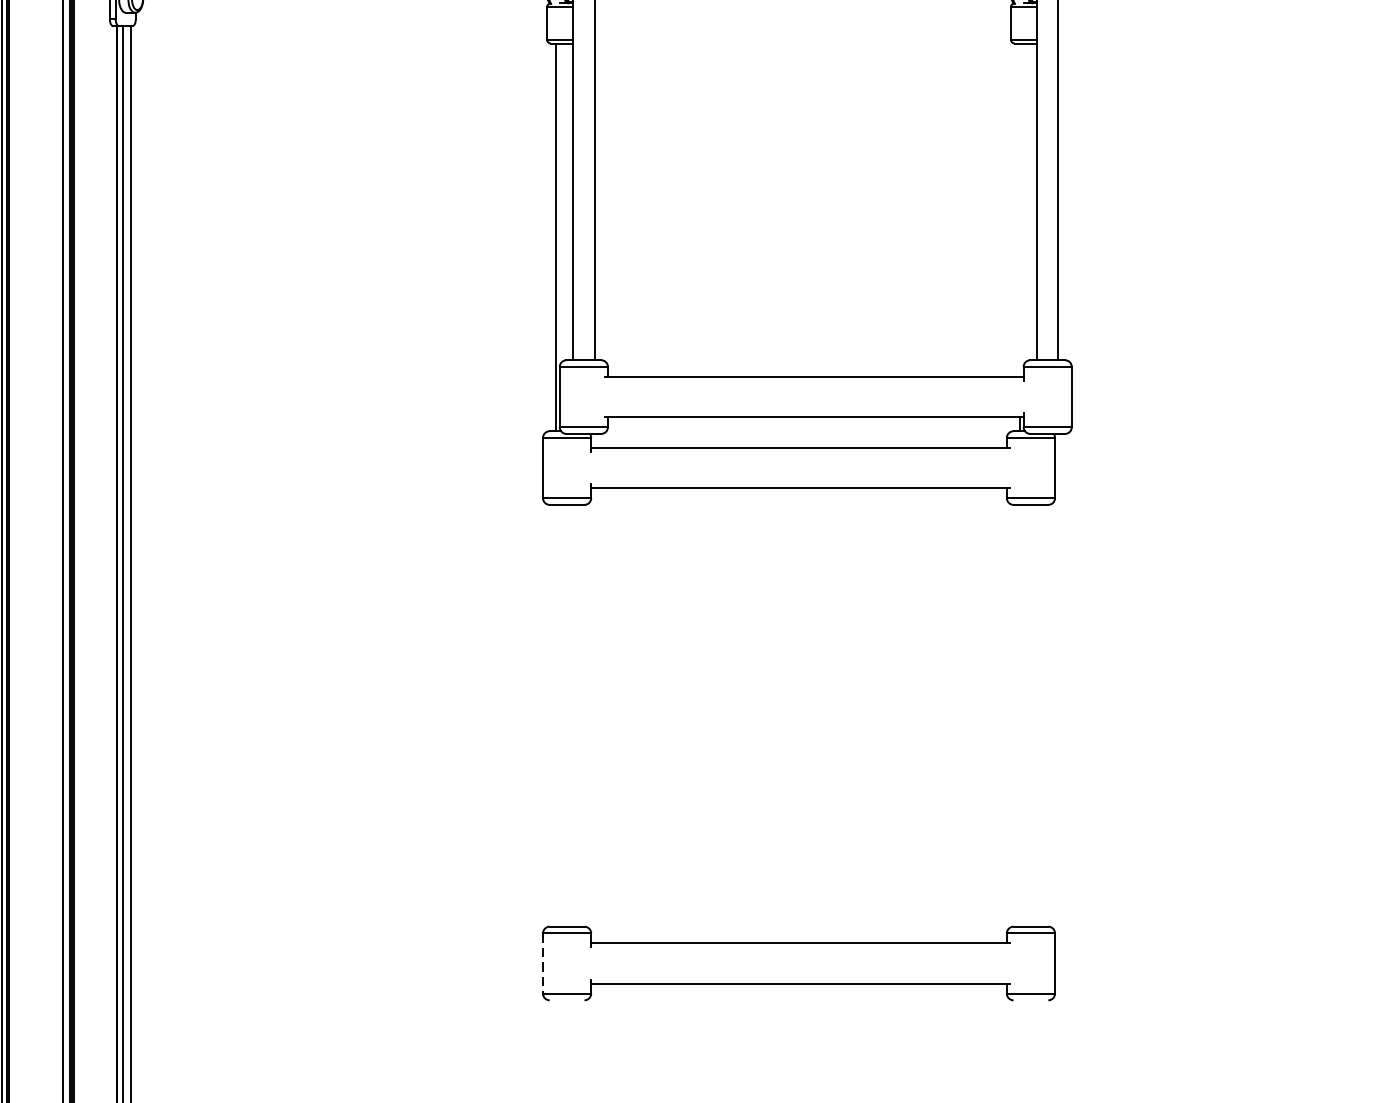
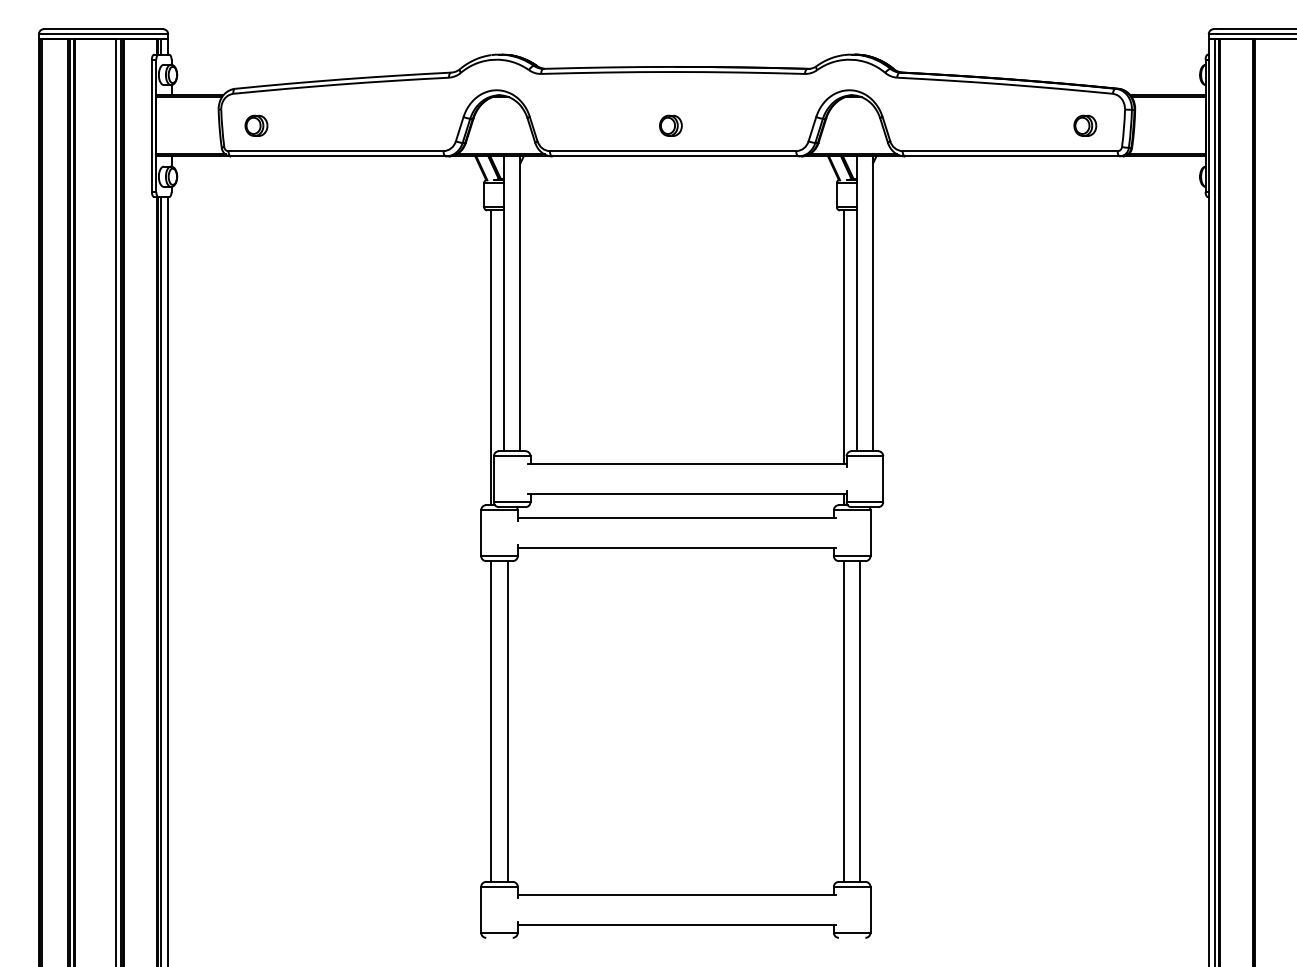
line: (1020, 209) -> (844, 336), added
line: (556, 715) -> (491, 721), added
line: (577, 715) -> (507, 721), added
line: (1020, 715) -> (844, 721), added
line: (1041, 715) -> (860, 721), added
line: (543, 963) -> (481, 909), dashed -> solid

